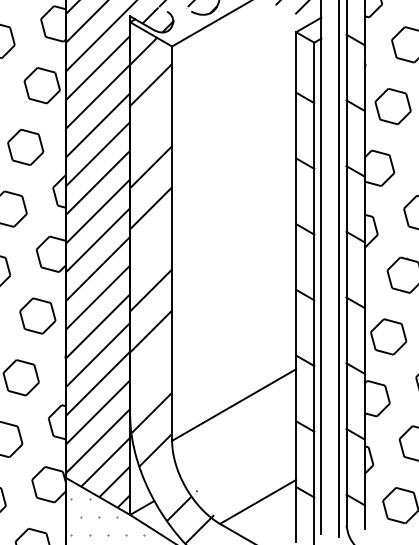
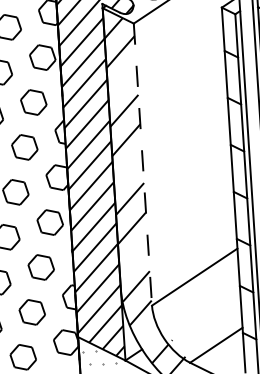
line: (172, 244) -> (143, 165), solid -> dashed

